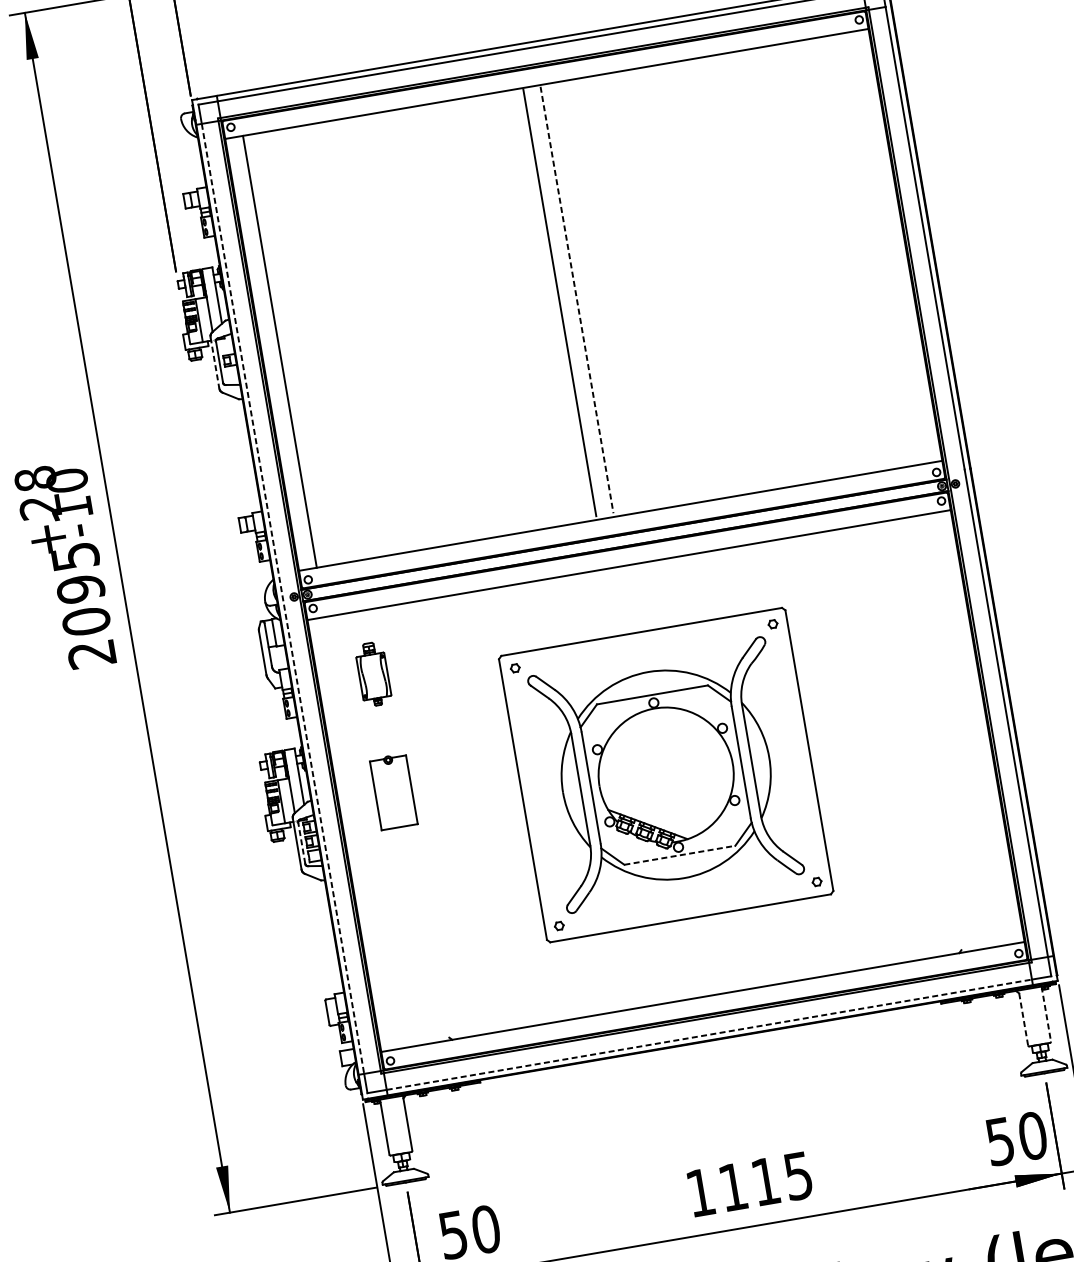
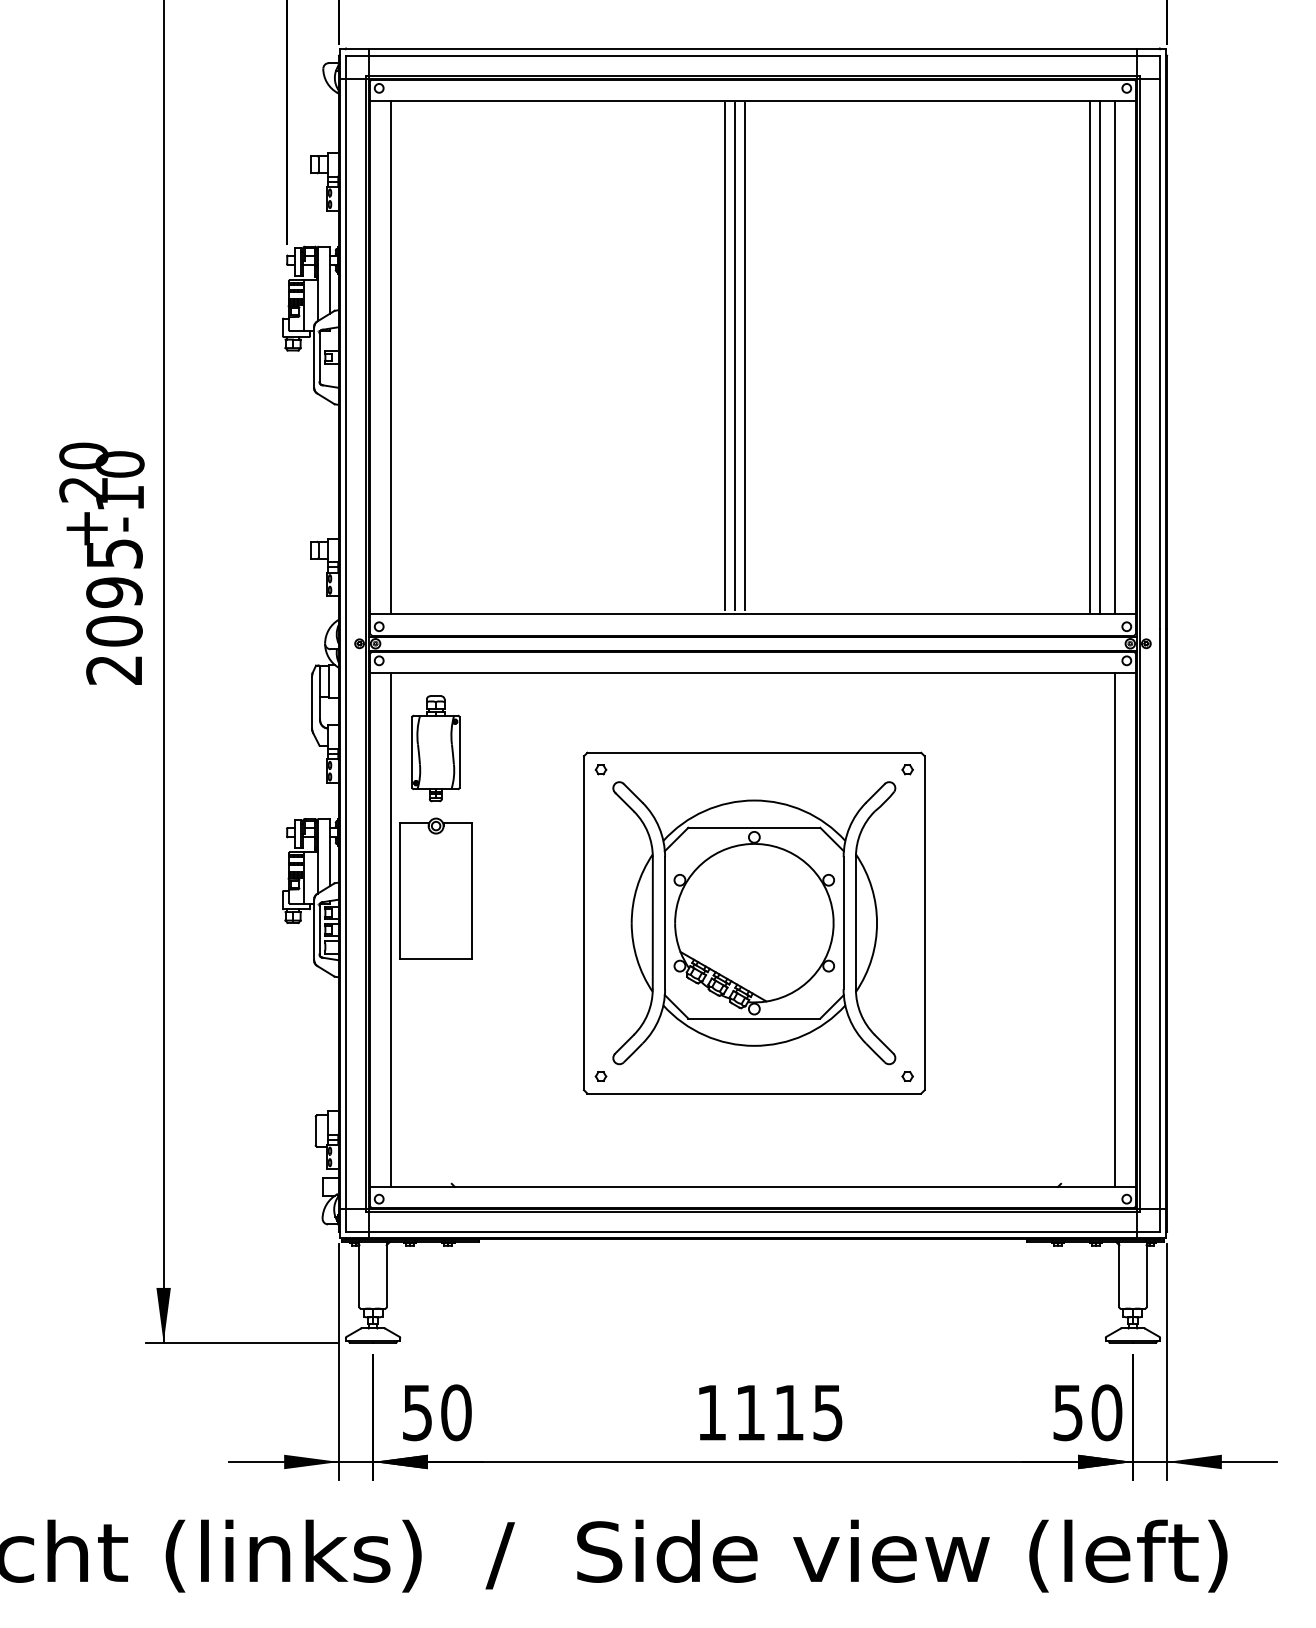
line: (887, 247) -> (1114, 357), added
line: (875, 249) -> (1100, 357), added
line: (866, 250) -> (1089, 356), added
line: (577, 300) -> (745, 356), dashed -> solid
line: (568, 301) -> (734, 356), added
line: (215, 363) -> (314, 358), dashed -> solid
text: (35, 478) -> (83, 455), +28 -> +20
line: (283, 599) -> (346, 644), dashed -> solid
part: (373, 674) -> (435, 748), size x1.43
line: (969, 728) -> (1114, 929), added
part: (393, 791) -> (435, 888), size x1.67
line: (362, 832) -> (391, 929), added
line: (301, 842) -> (319, 929), dashed -> solid
line: (679, 855) -> (754, 1018), dashed -> solid
line: (1046, 1014) -> (1146, 1274), dashed -> solid
line: (1023, 1017) -> (1119, 1274), dashed -> solid
line: (708, 1034) -> (752, 1231), dashed -> solid

